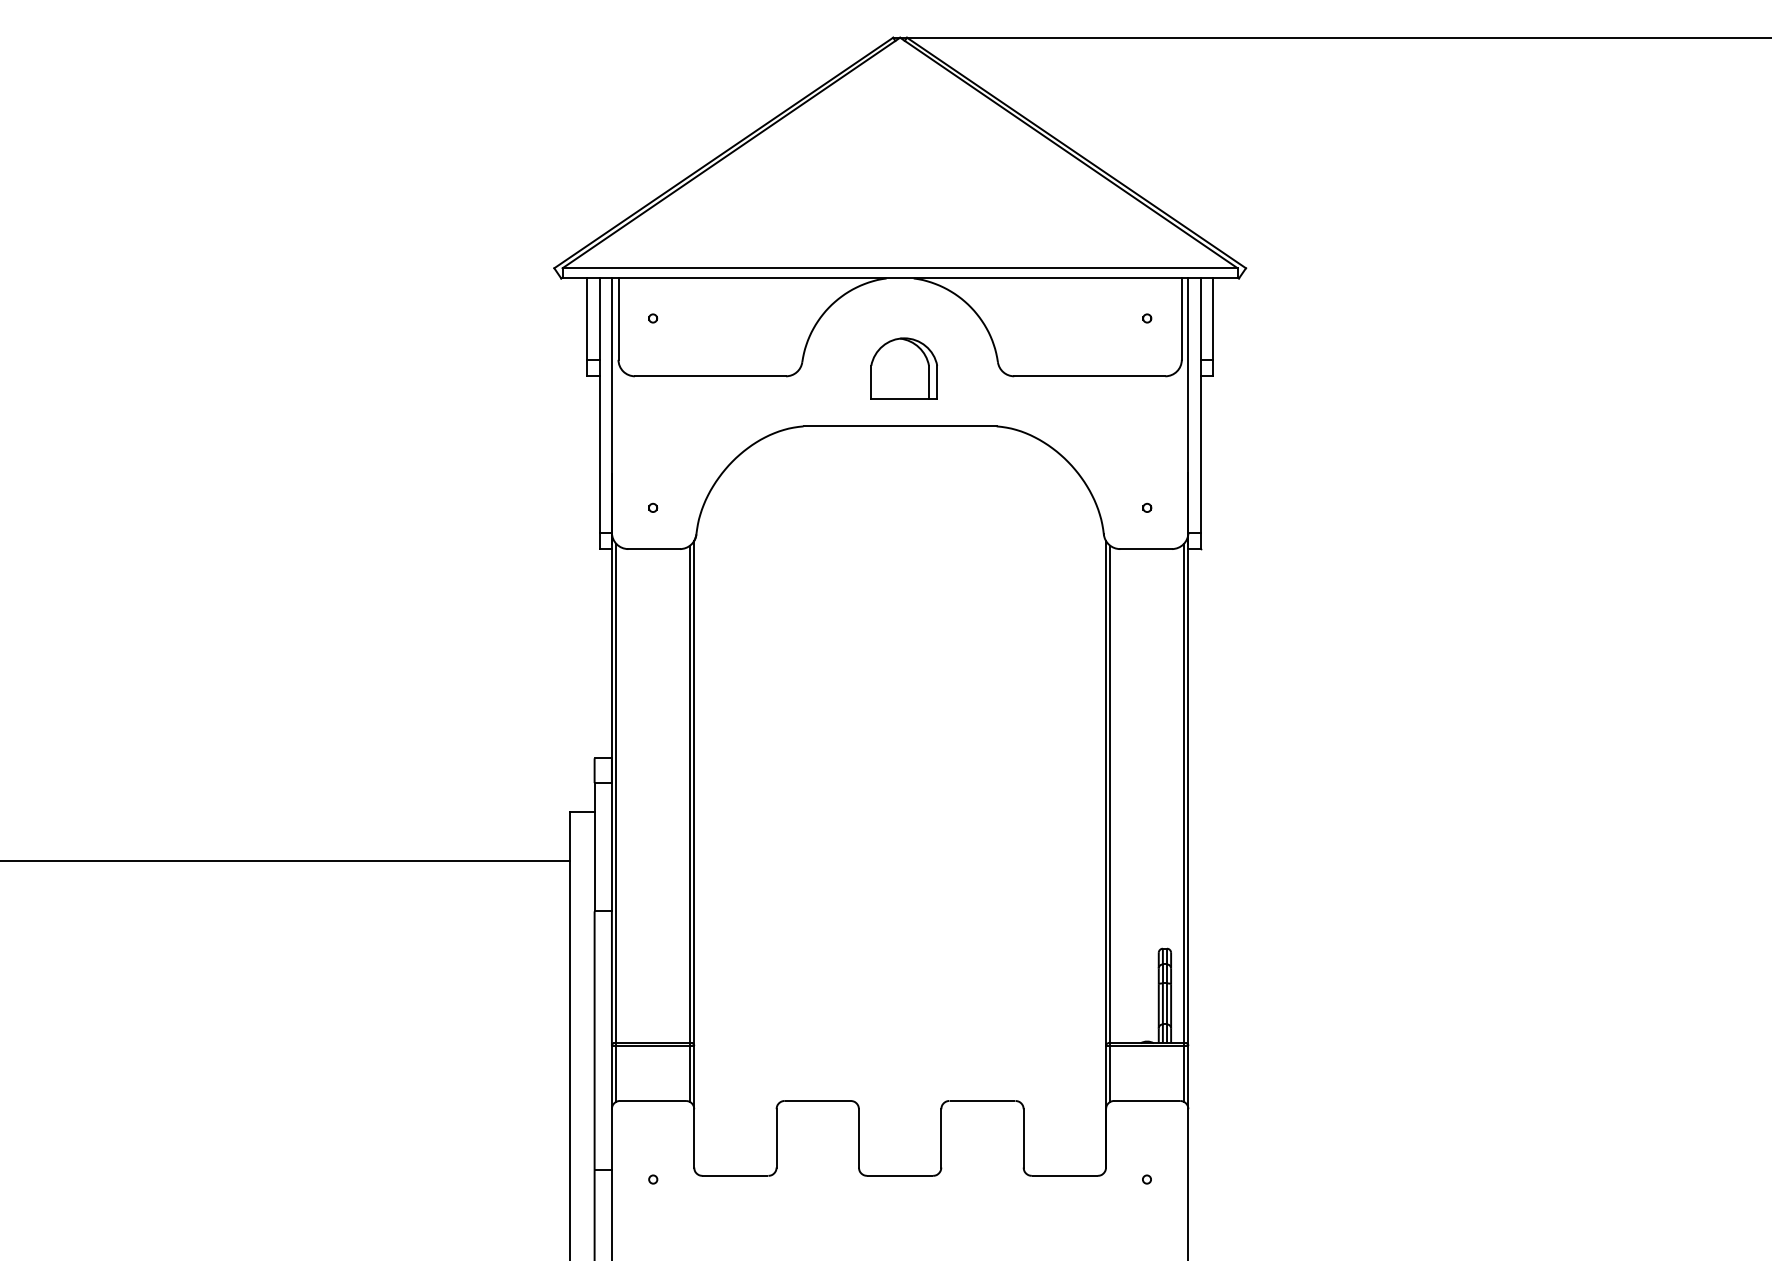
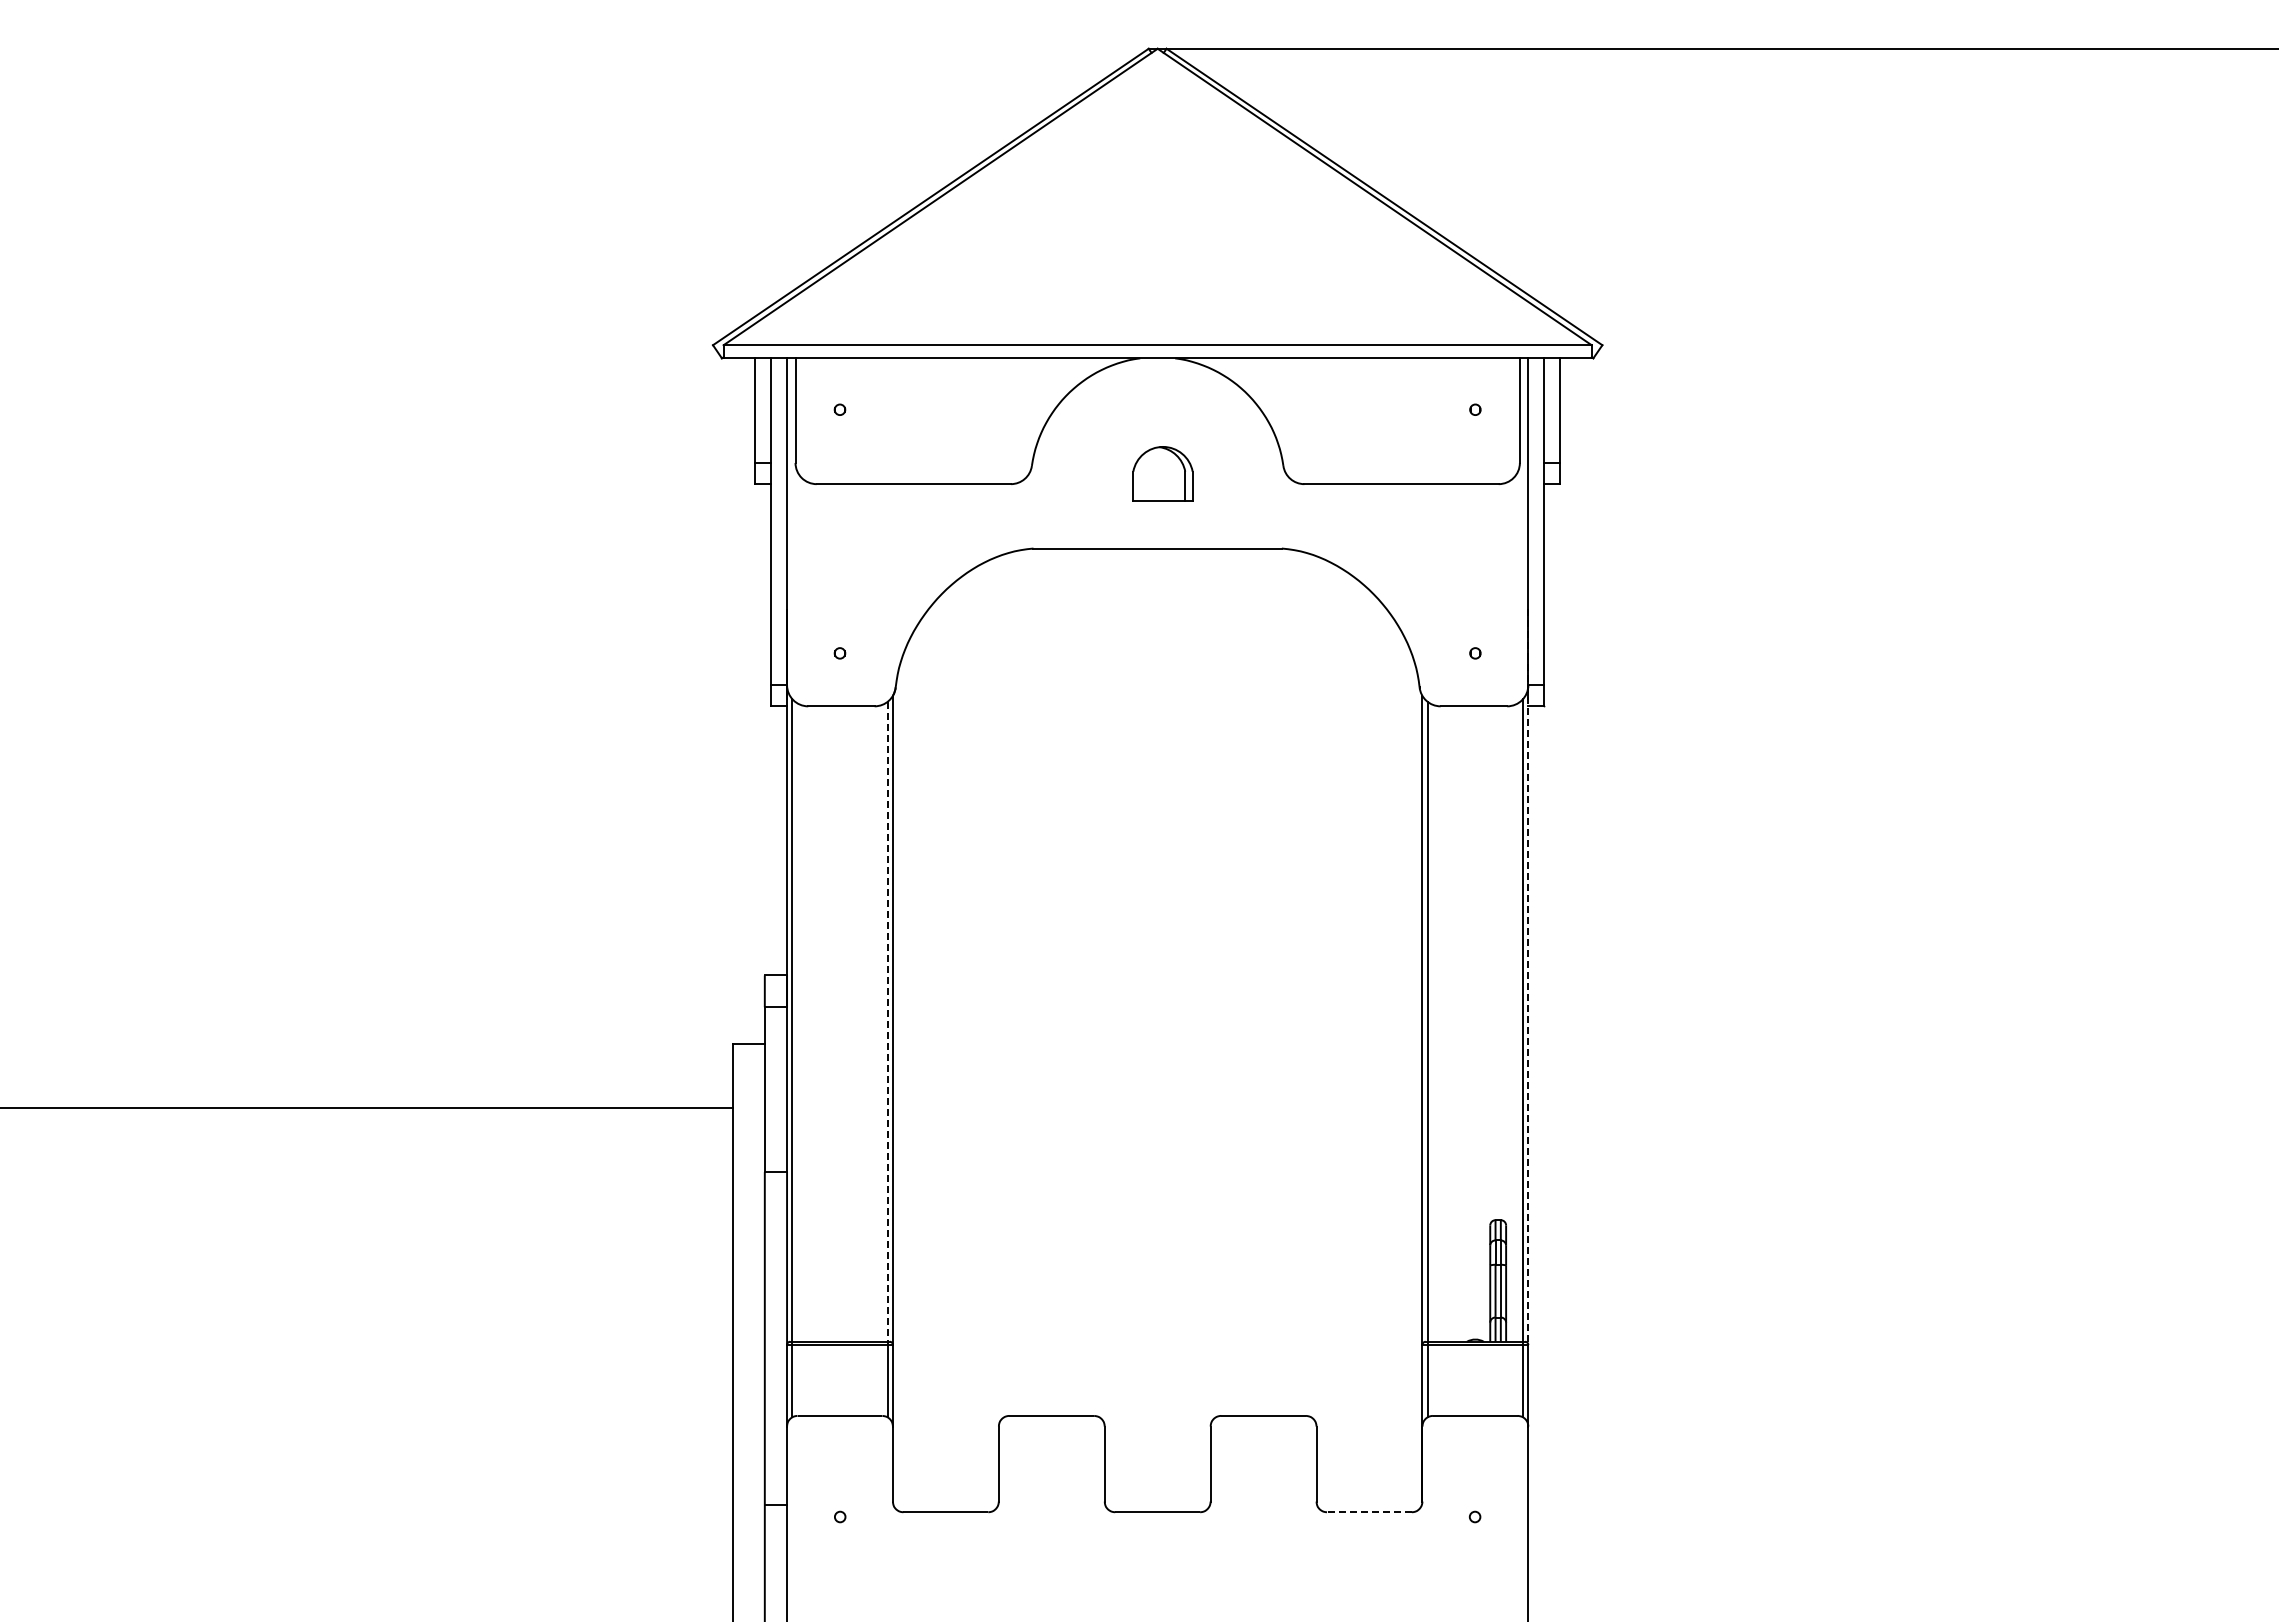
part: (903, 368) -> (1162, 473), size x0.7
line: (1188, 759) -> (1528, 976), solid -> dashed
line: (690, 794) -> (887, 1021), solid -> dashed
line: (1064, 1176) -> (1368, 1512), solid -> dashed

